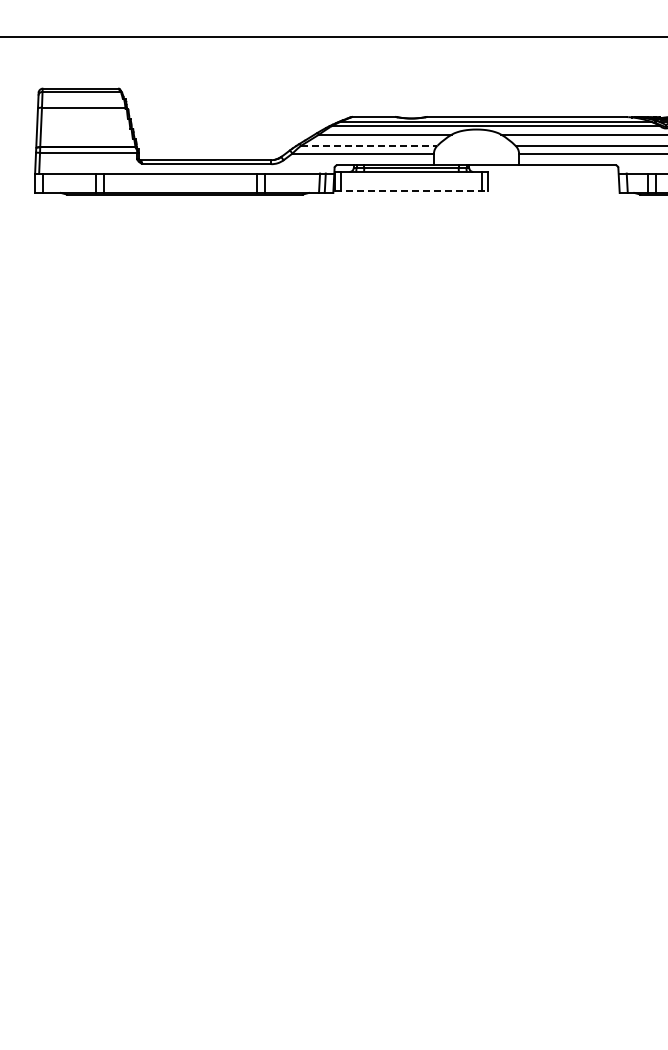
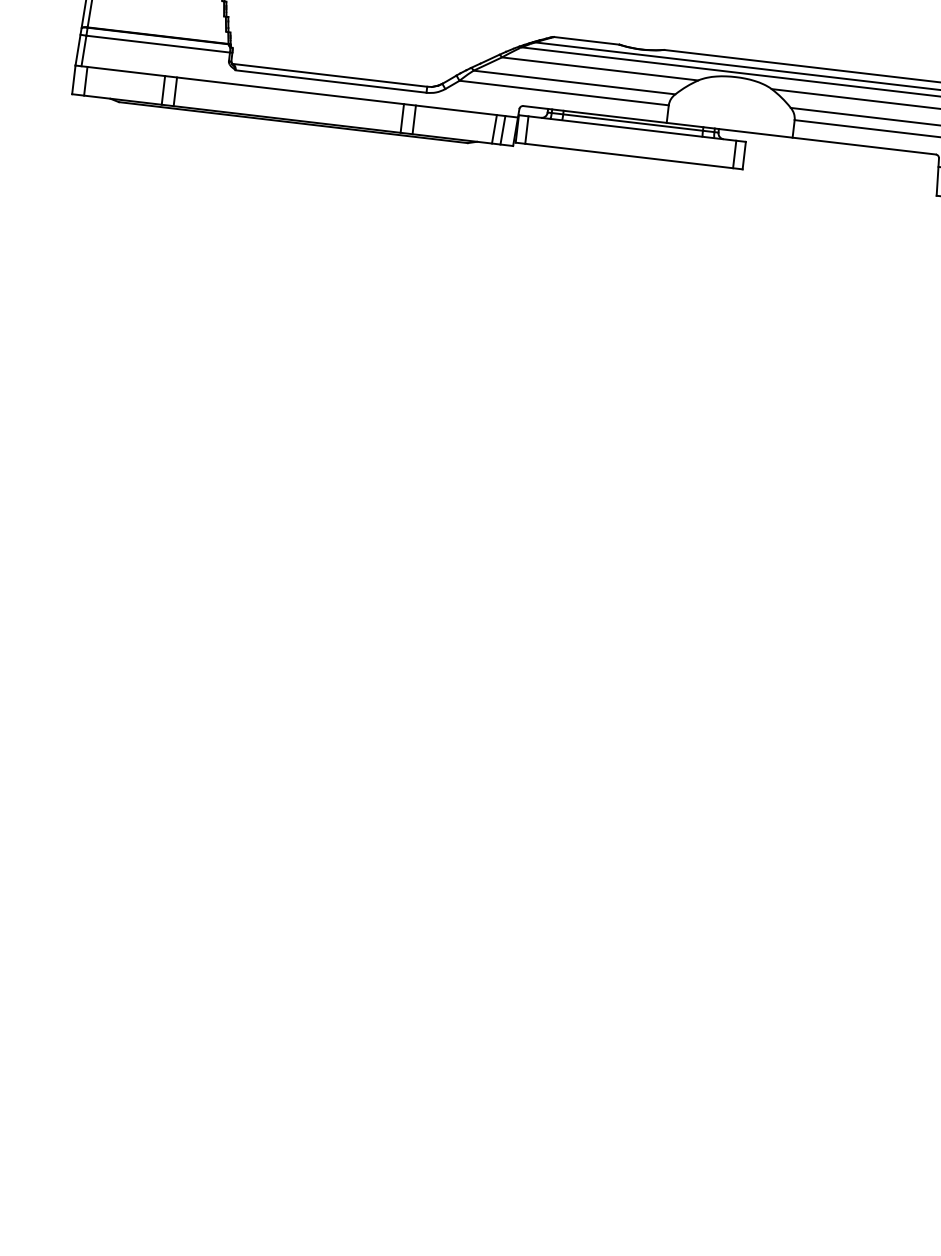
line: (369, 145) -> (574, 82), dashed -> solid
line: (411, 190) -> (629, 155), dashed -> solid

